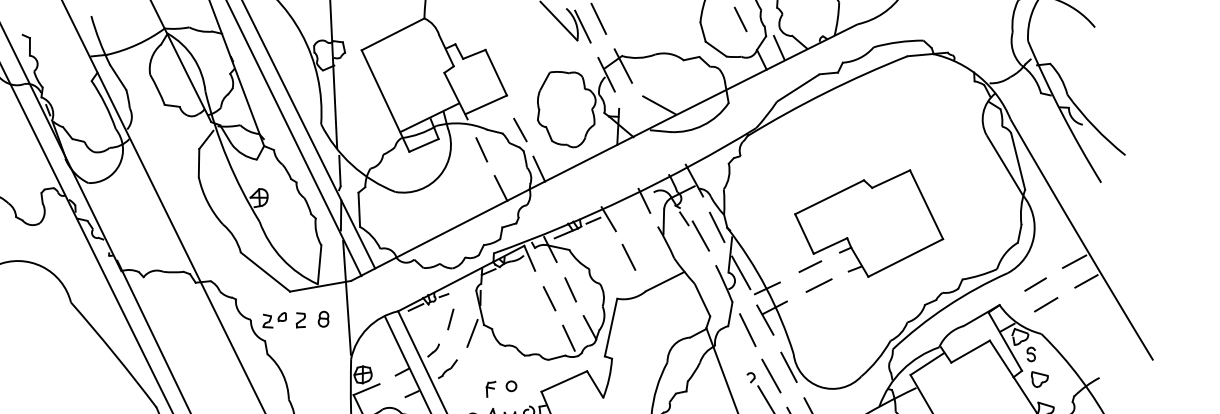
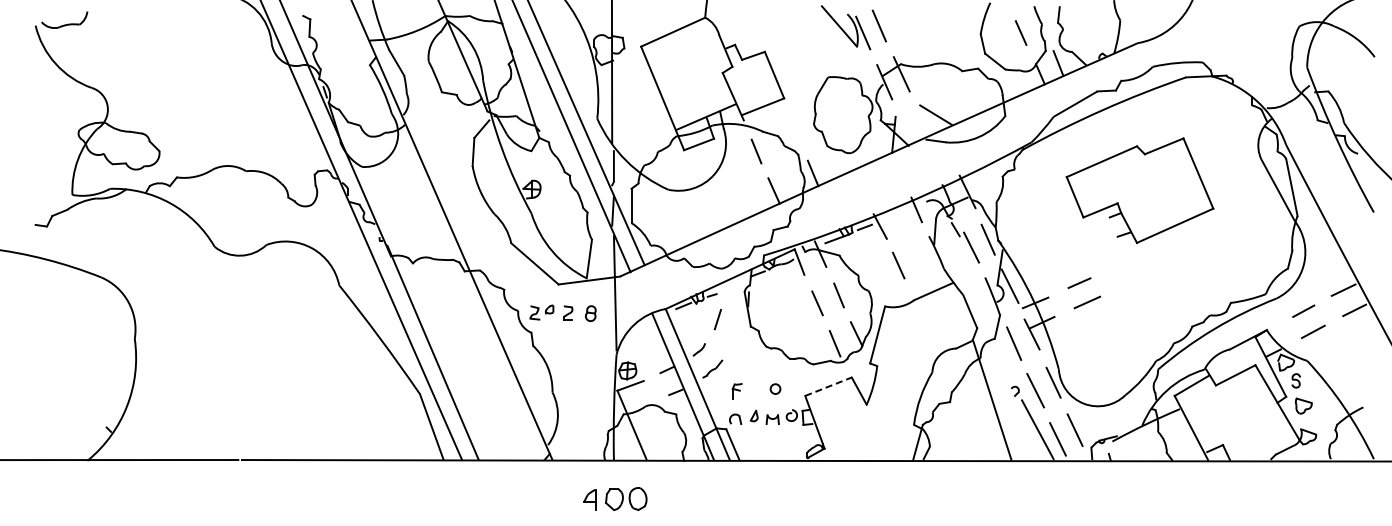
line: (519, 130) -> (795, 133), removed
part: (868, 224) -> (1139, 190), moved
line: (472, 333) -> (738, 334), removed
line: (564, 381) -> (828, 386), solid -> dashed
part: (490, 389) -> (736, 391), moved

